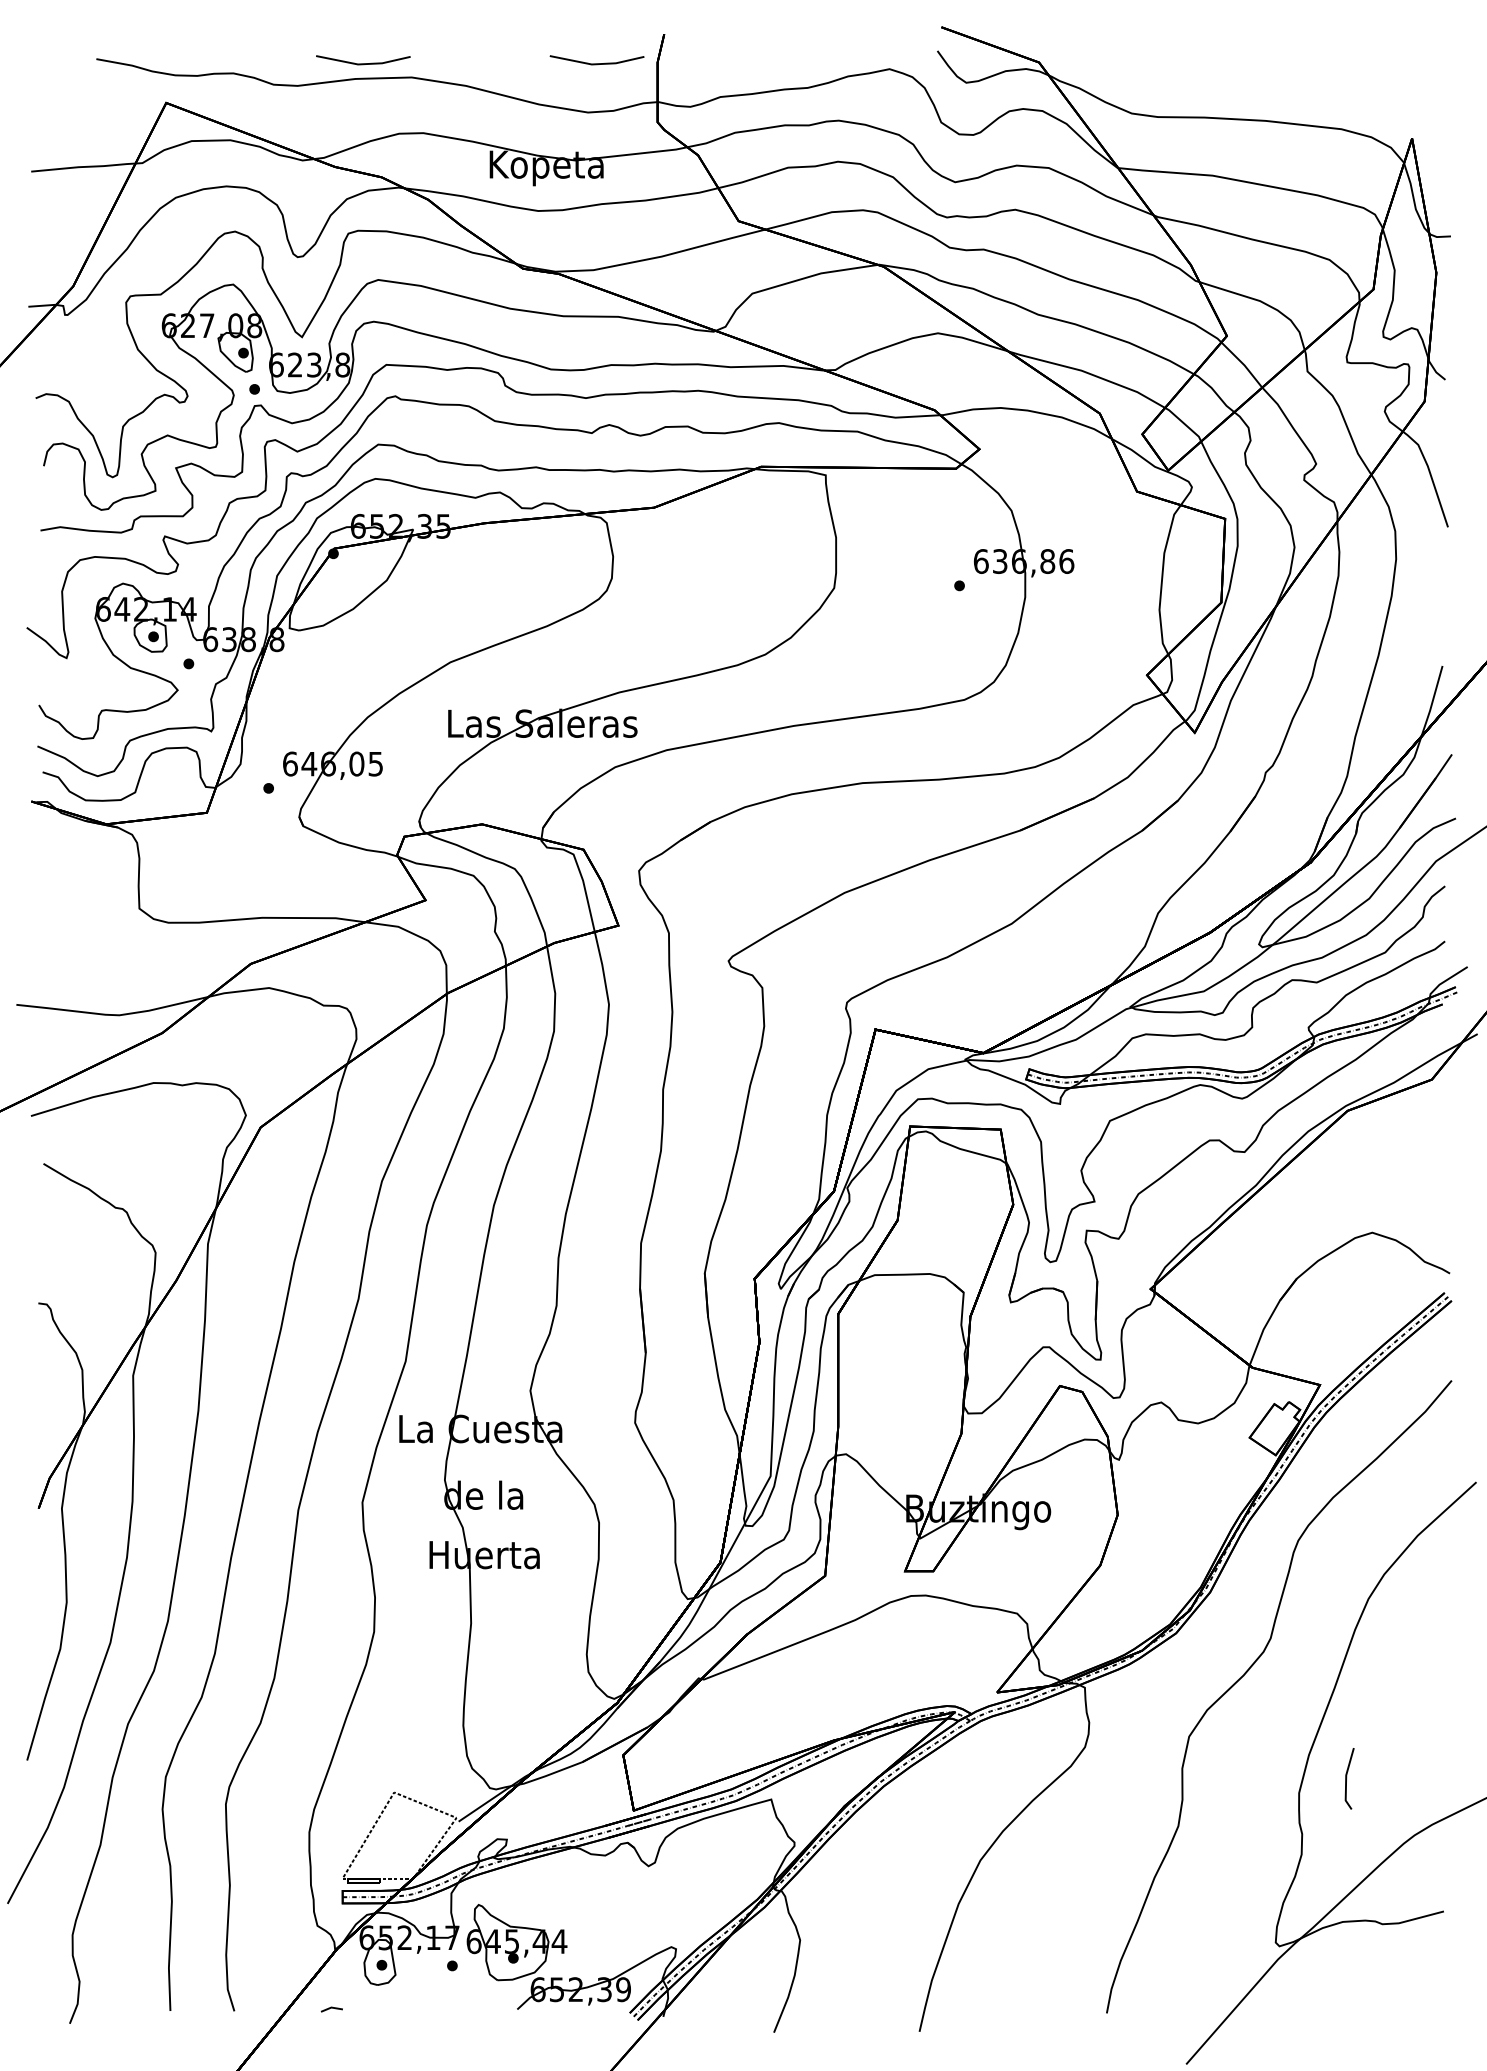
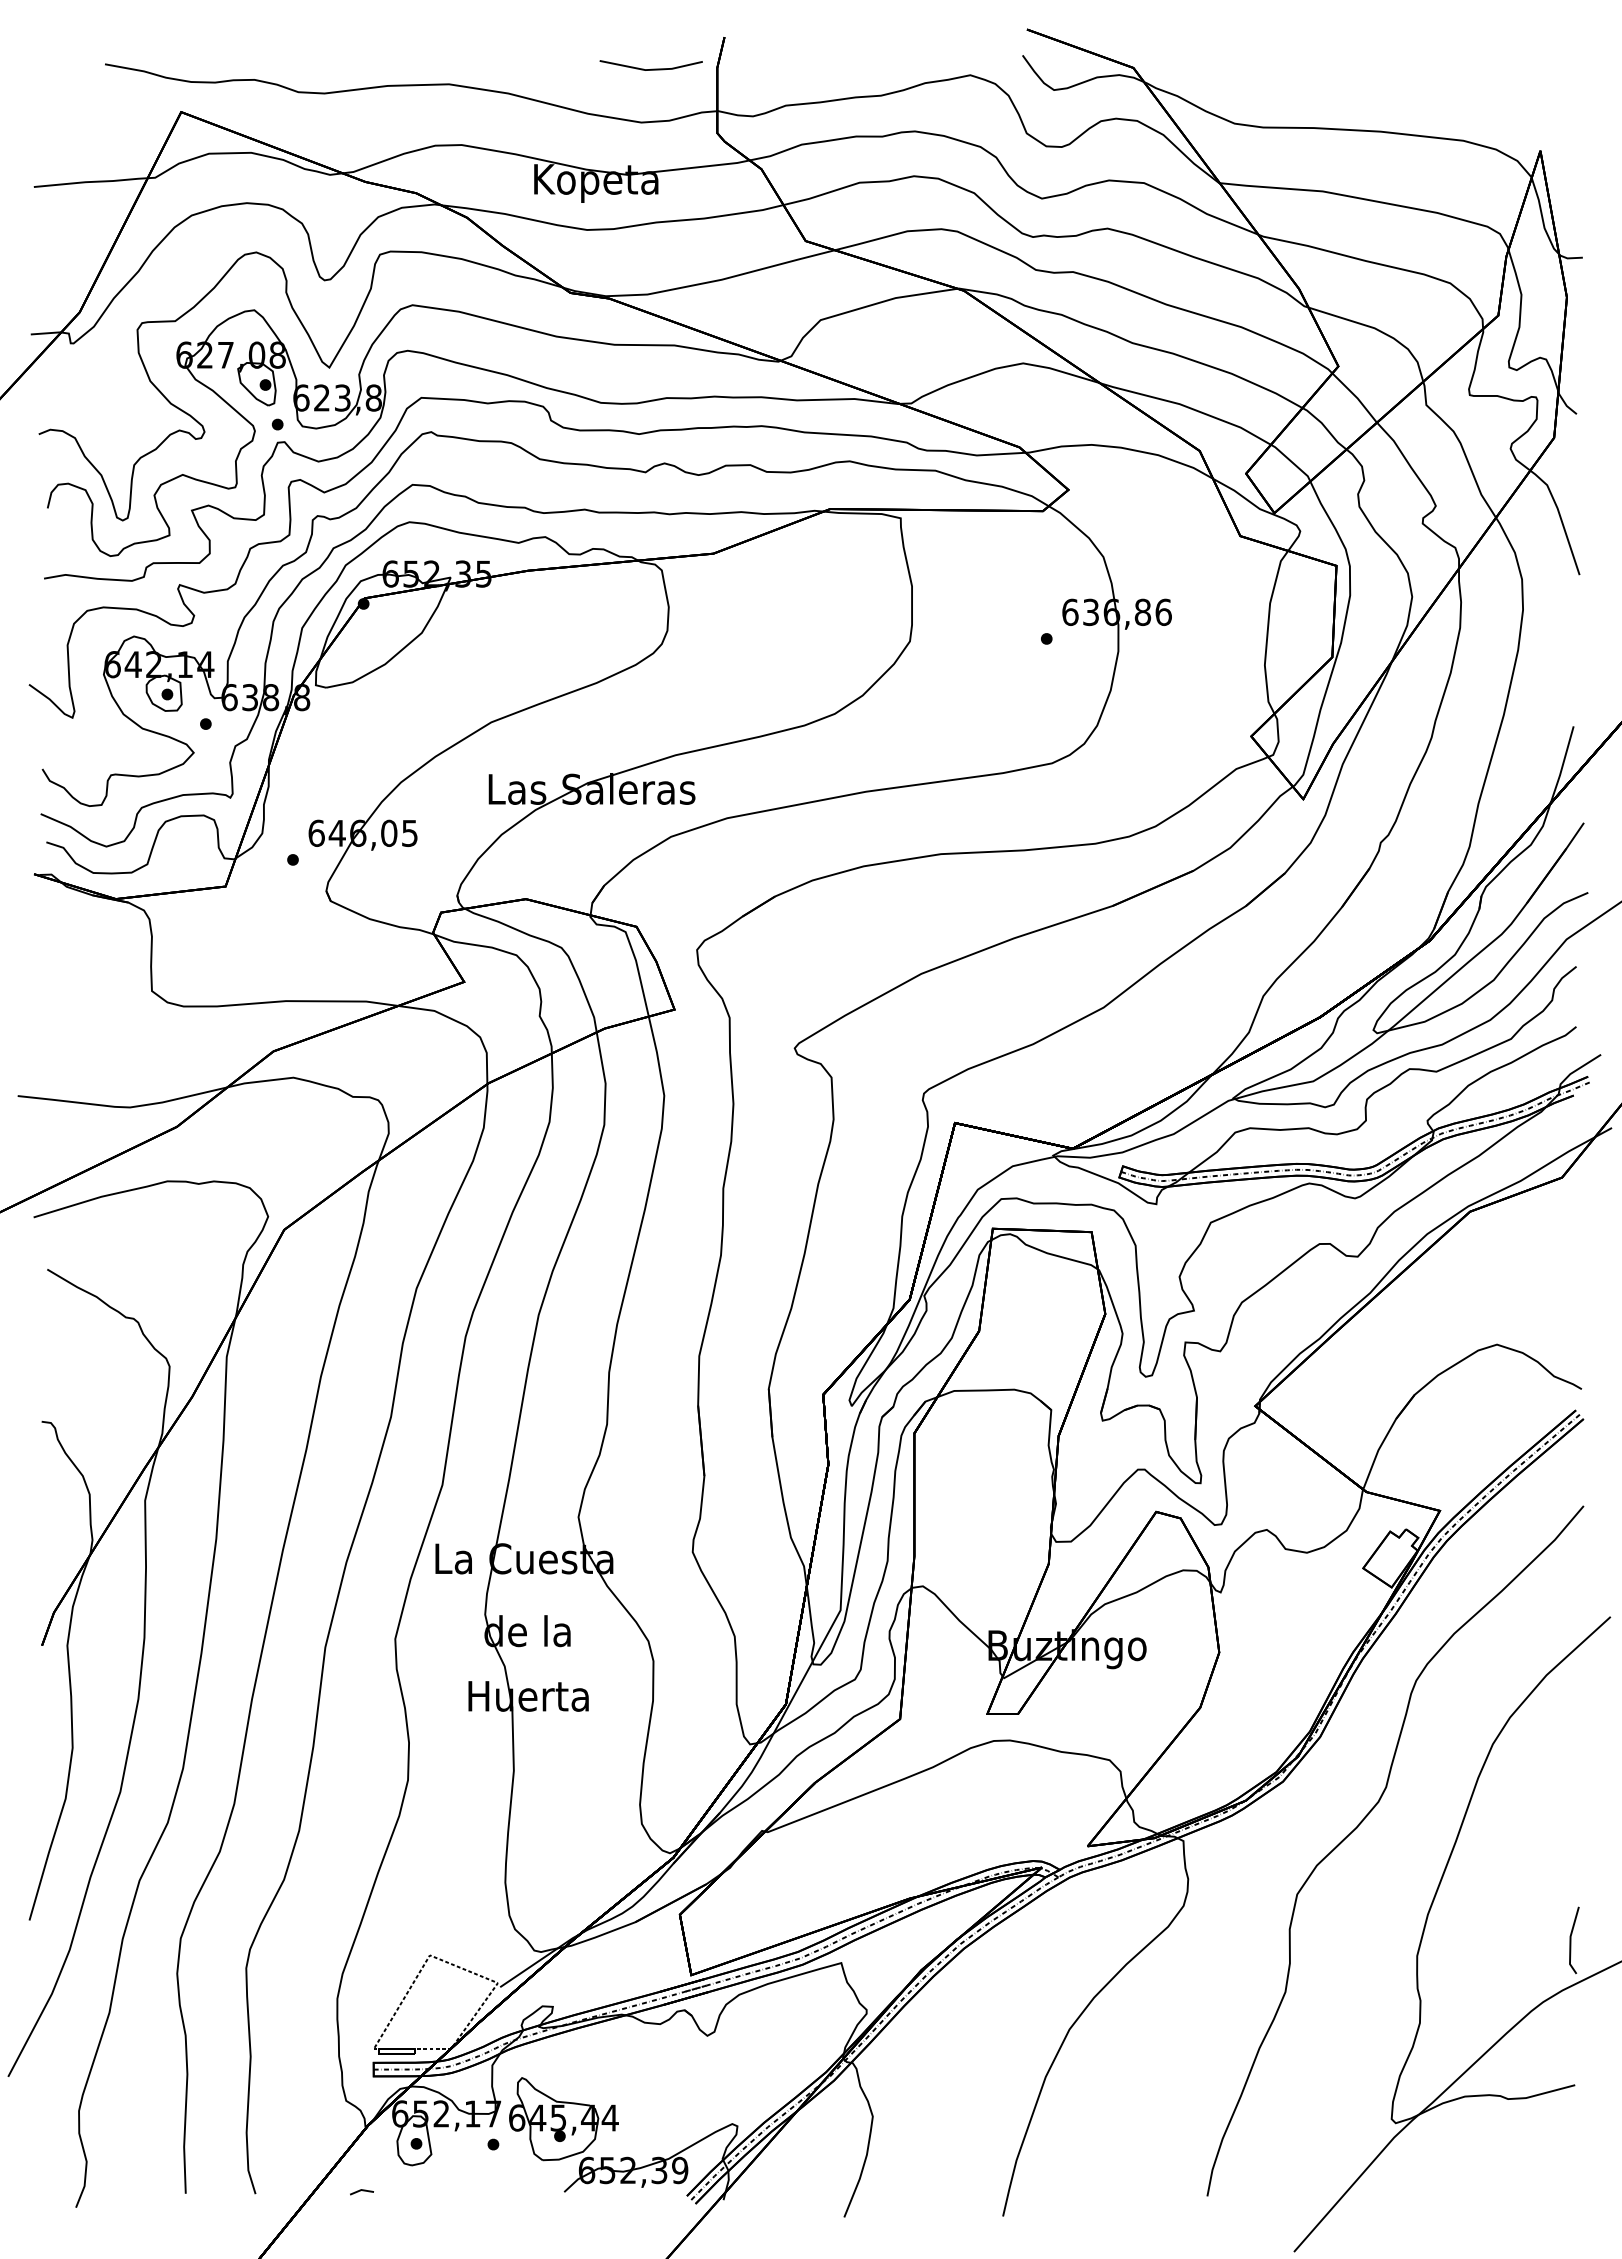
line: (363, 62) -> (396, 68), removed
line: (1347, 1778) -> (1571, 1940), moved

